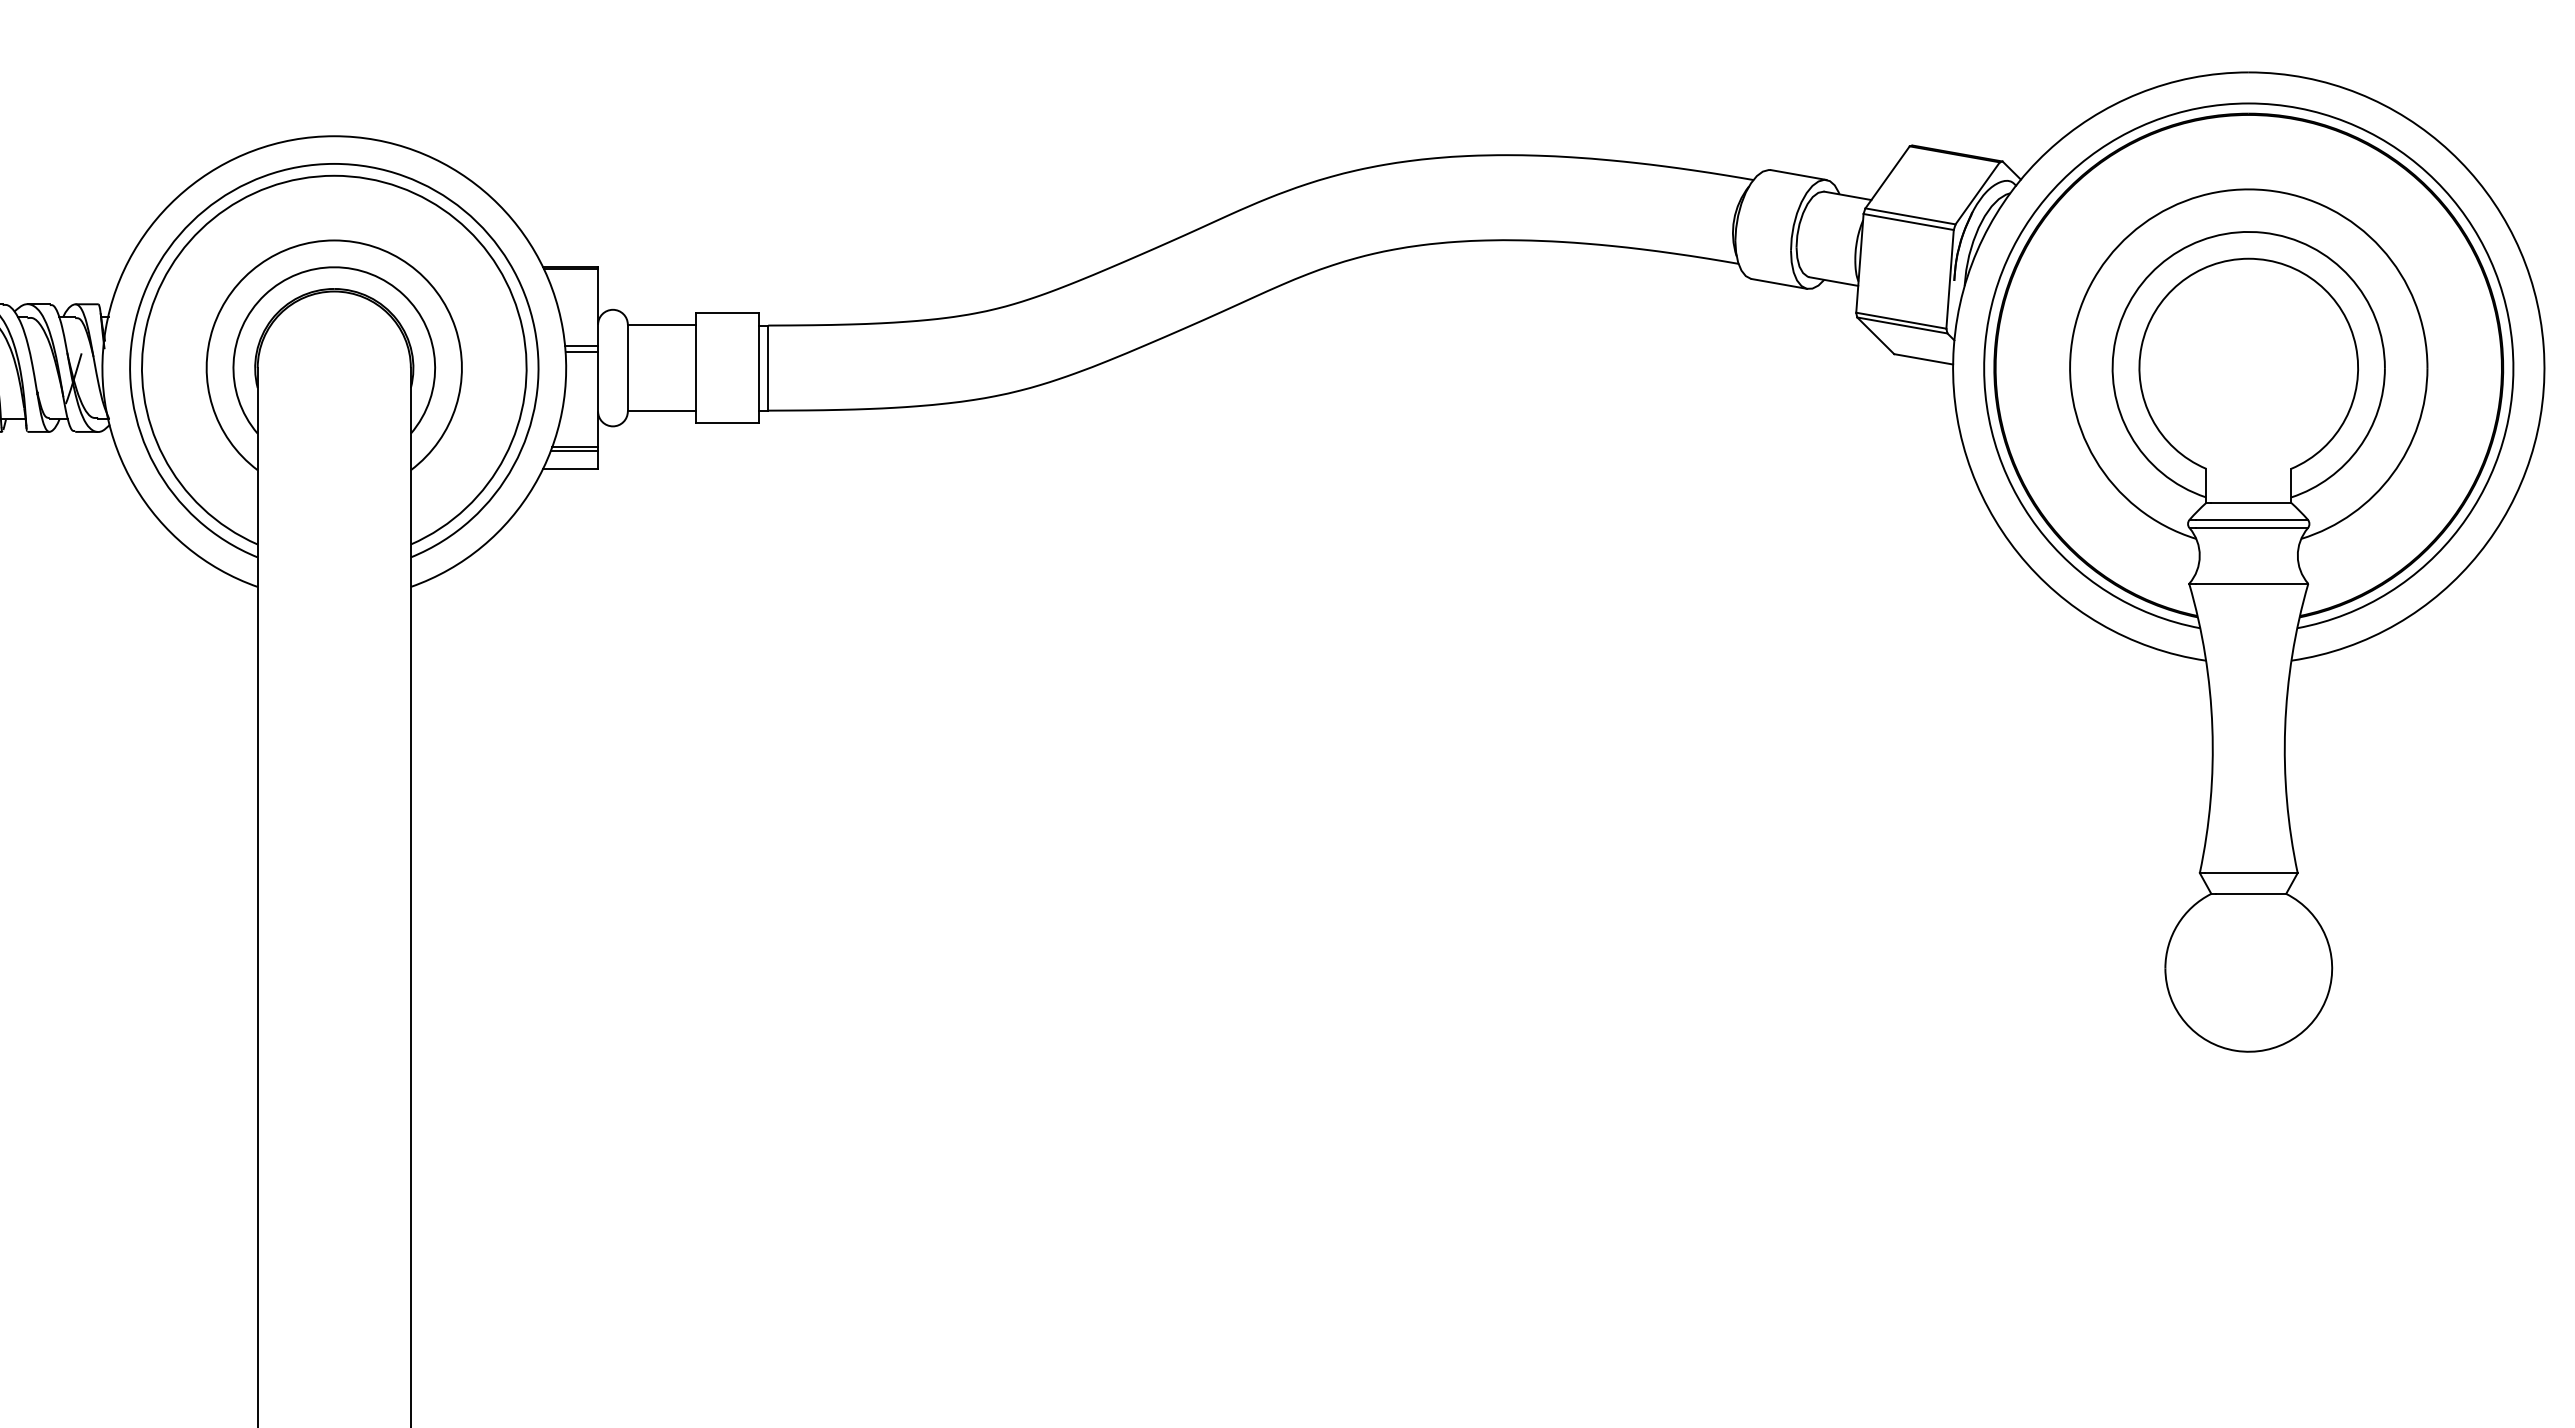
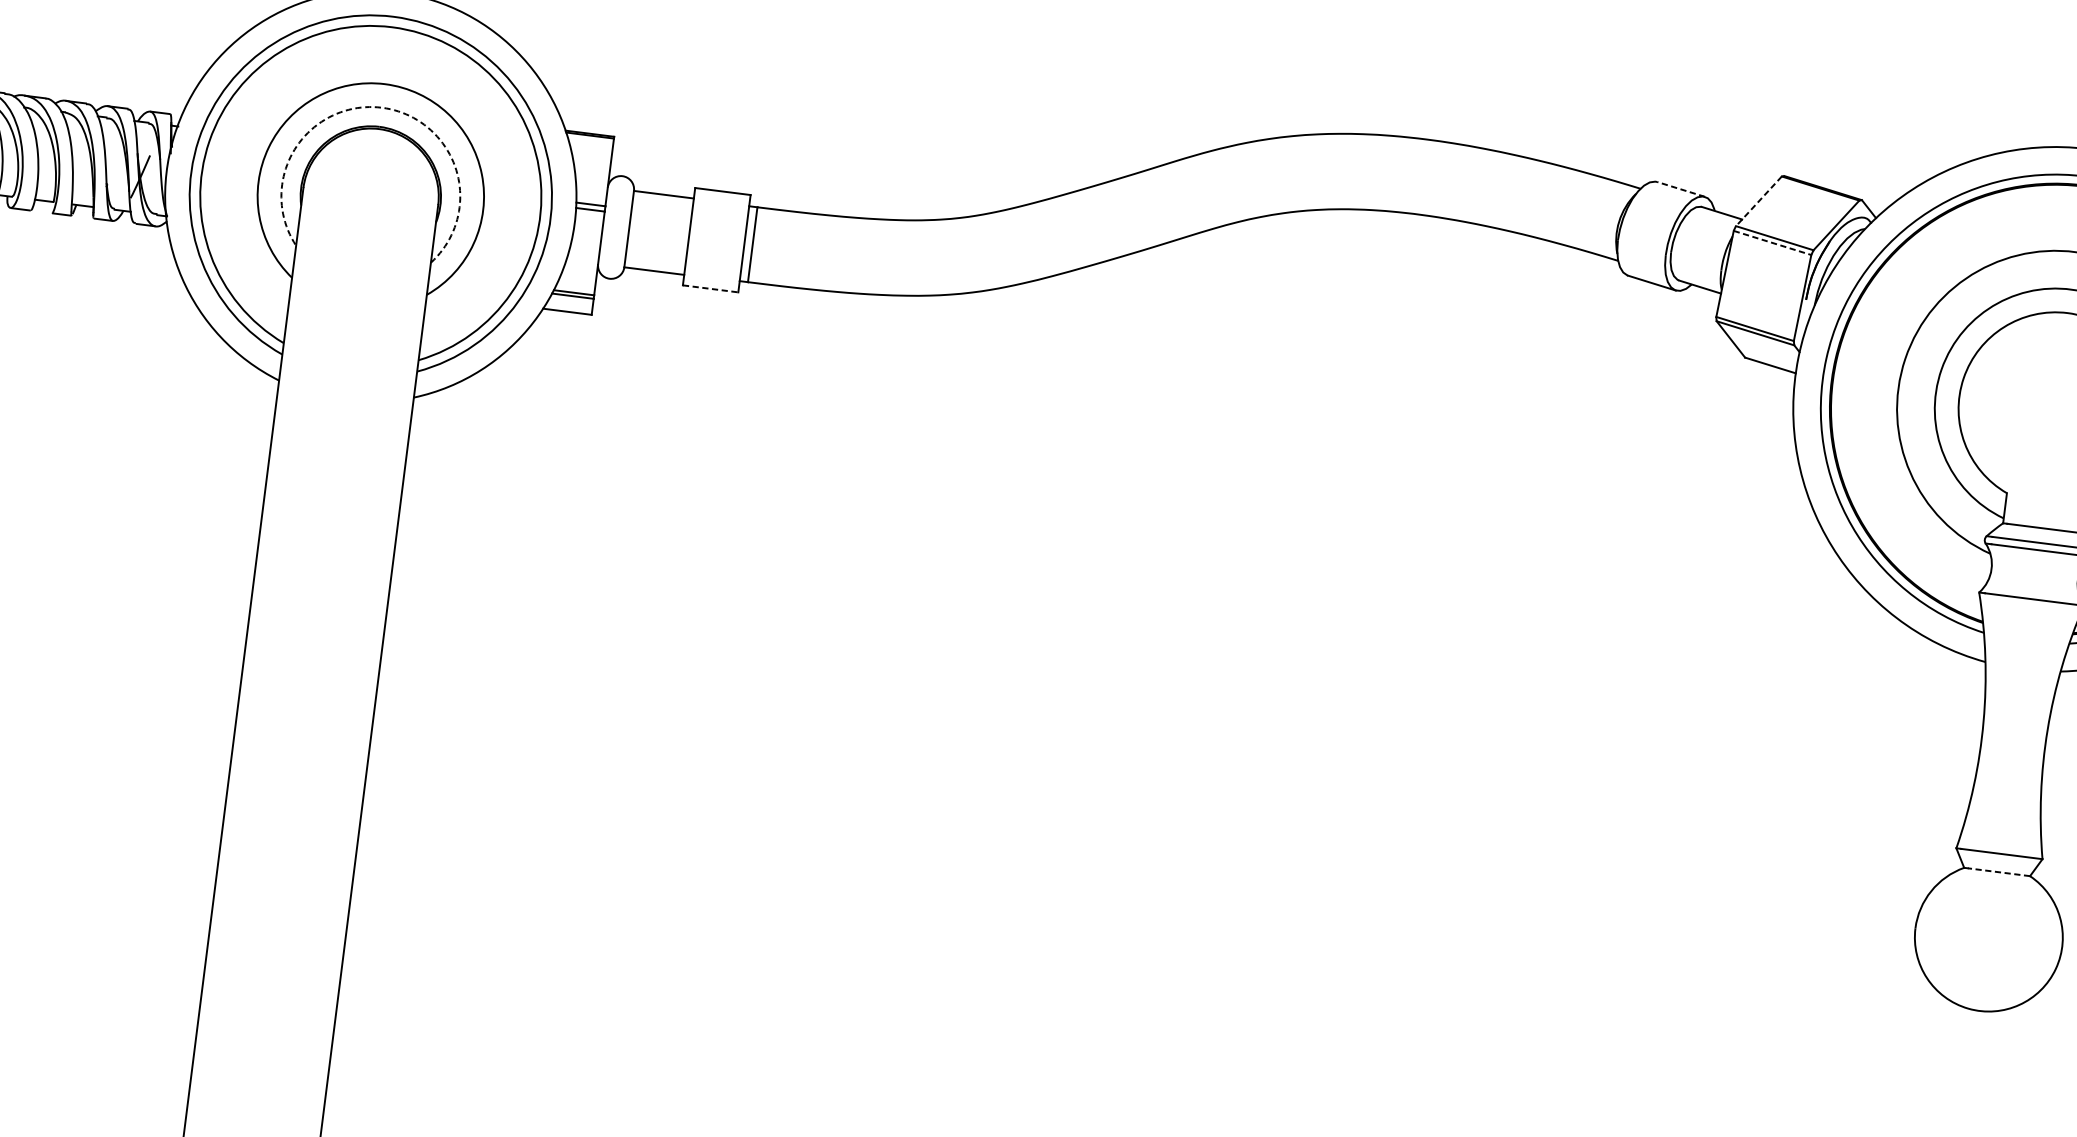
line: (1798, 174) -> (1680, 188), solid -> dashed
line: (1887, 177) -> (1758, 201), solid -> dashed
line: (1908, 222) -> (1772, 243), solid -> dashed
arc: (334, 267) -> (382, 107), solid -> dashed
line: (727, 423) -> (710, 288), solid -> dashed
line: (2250, 893) -> (1998, 871), solid -> dashed

